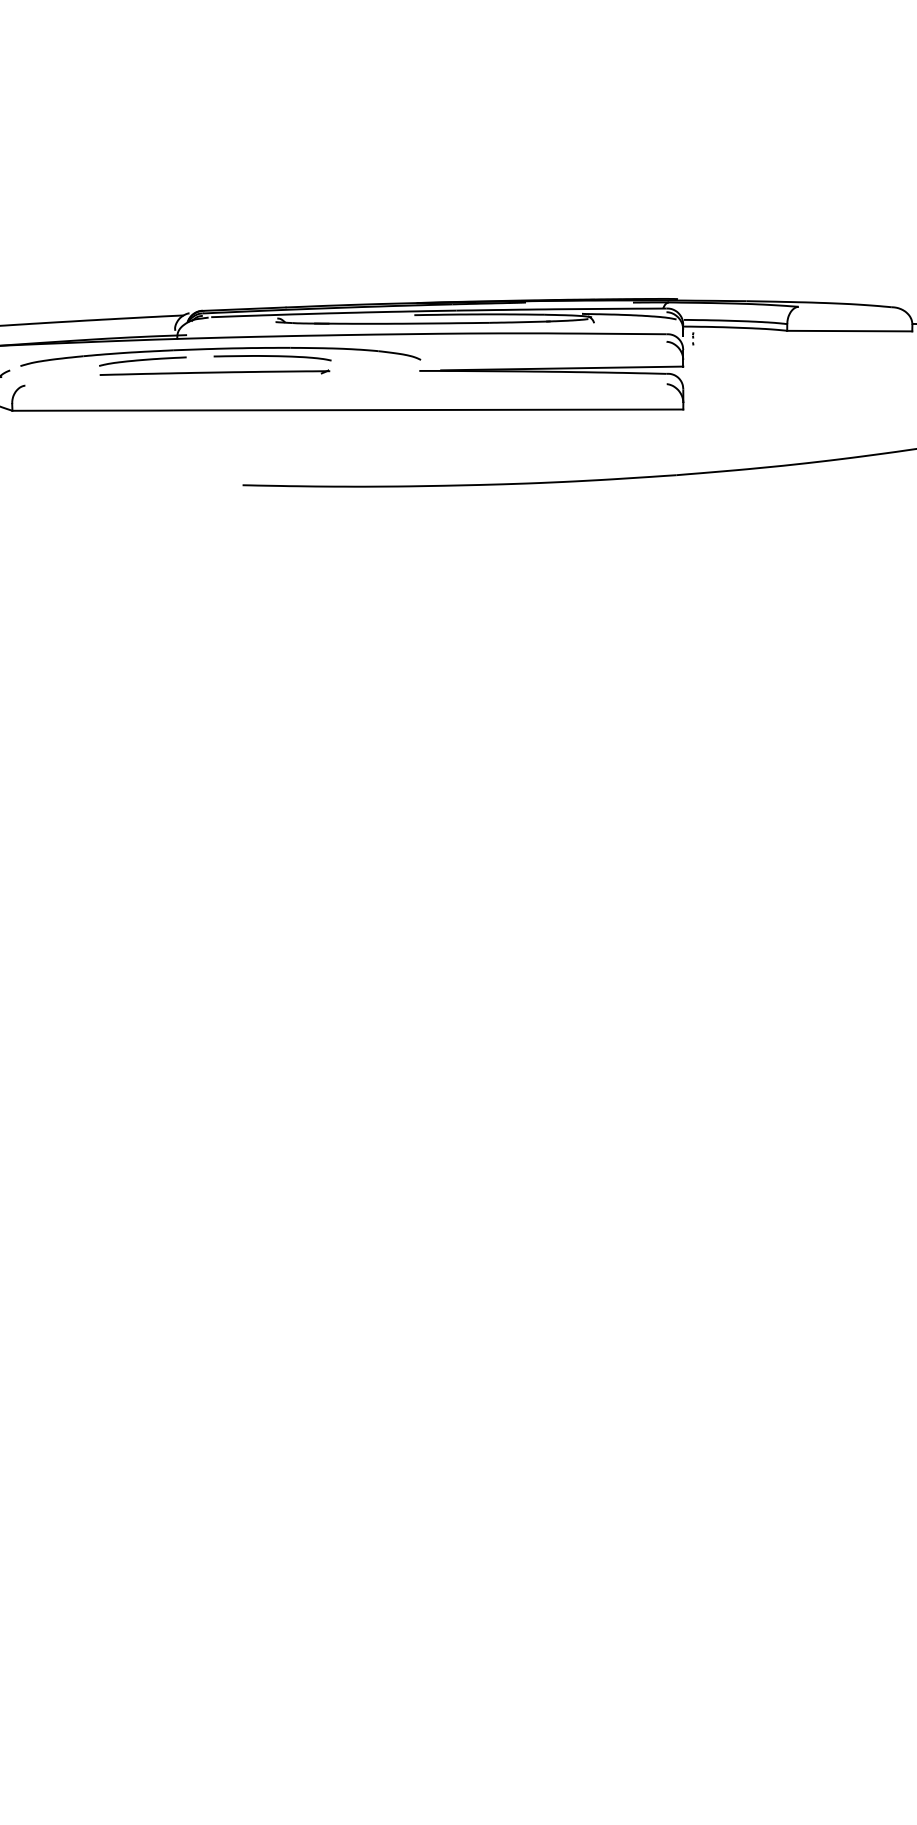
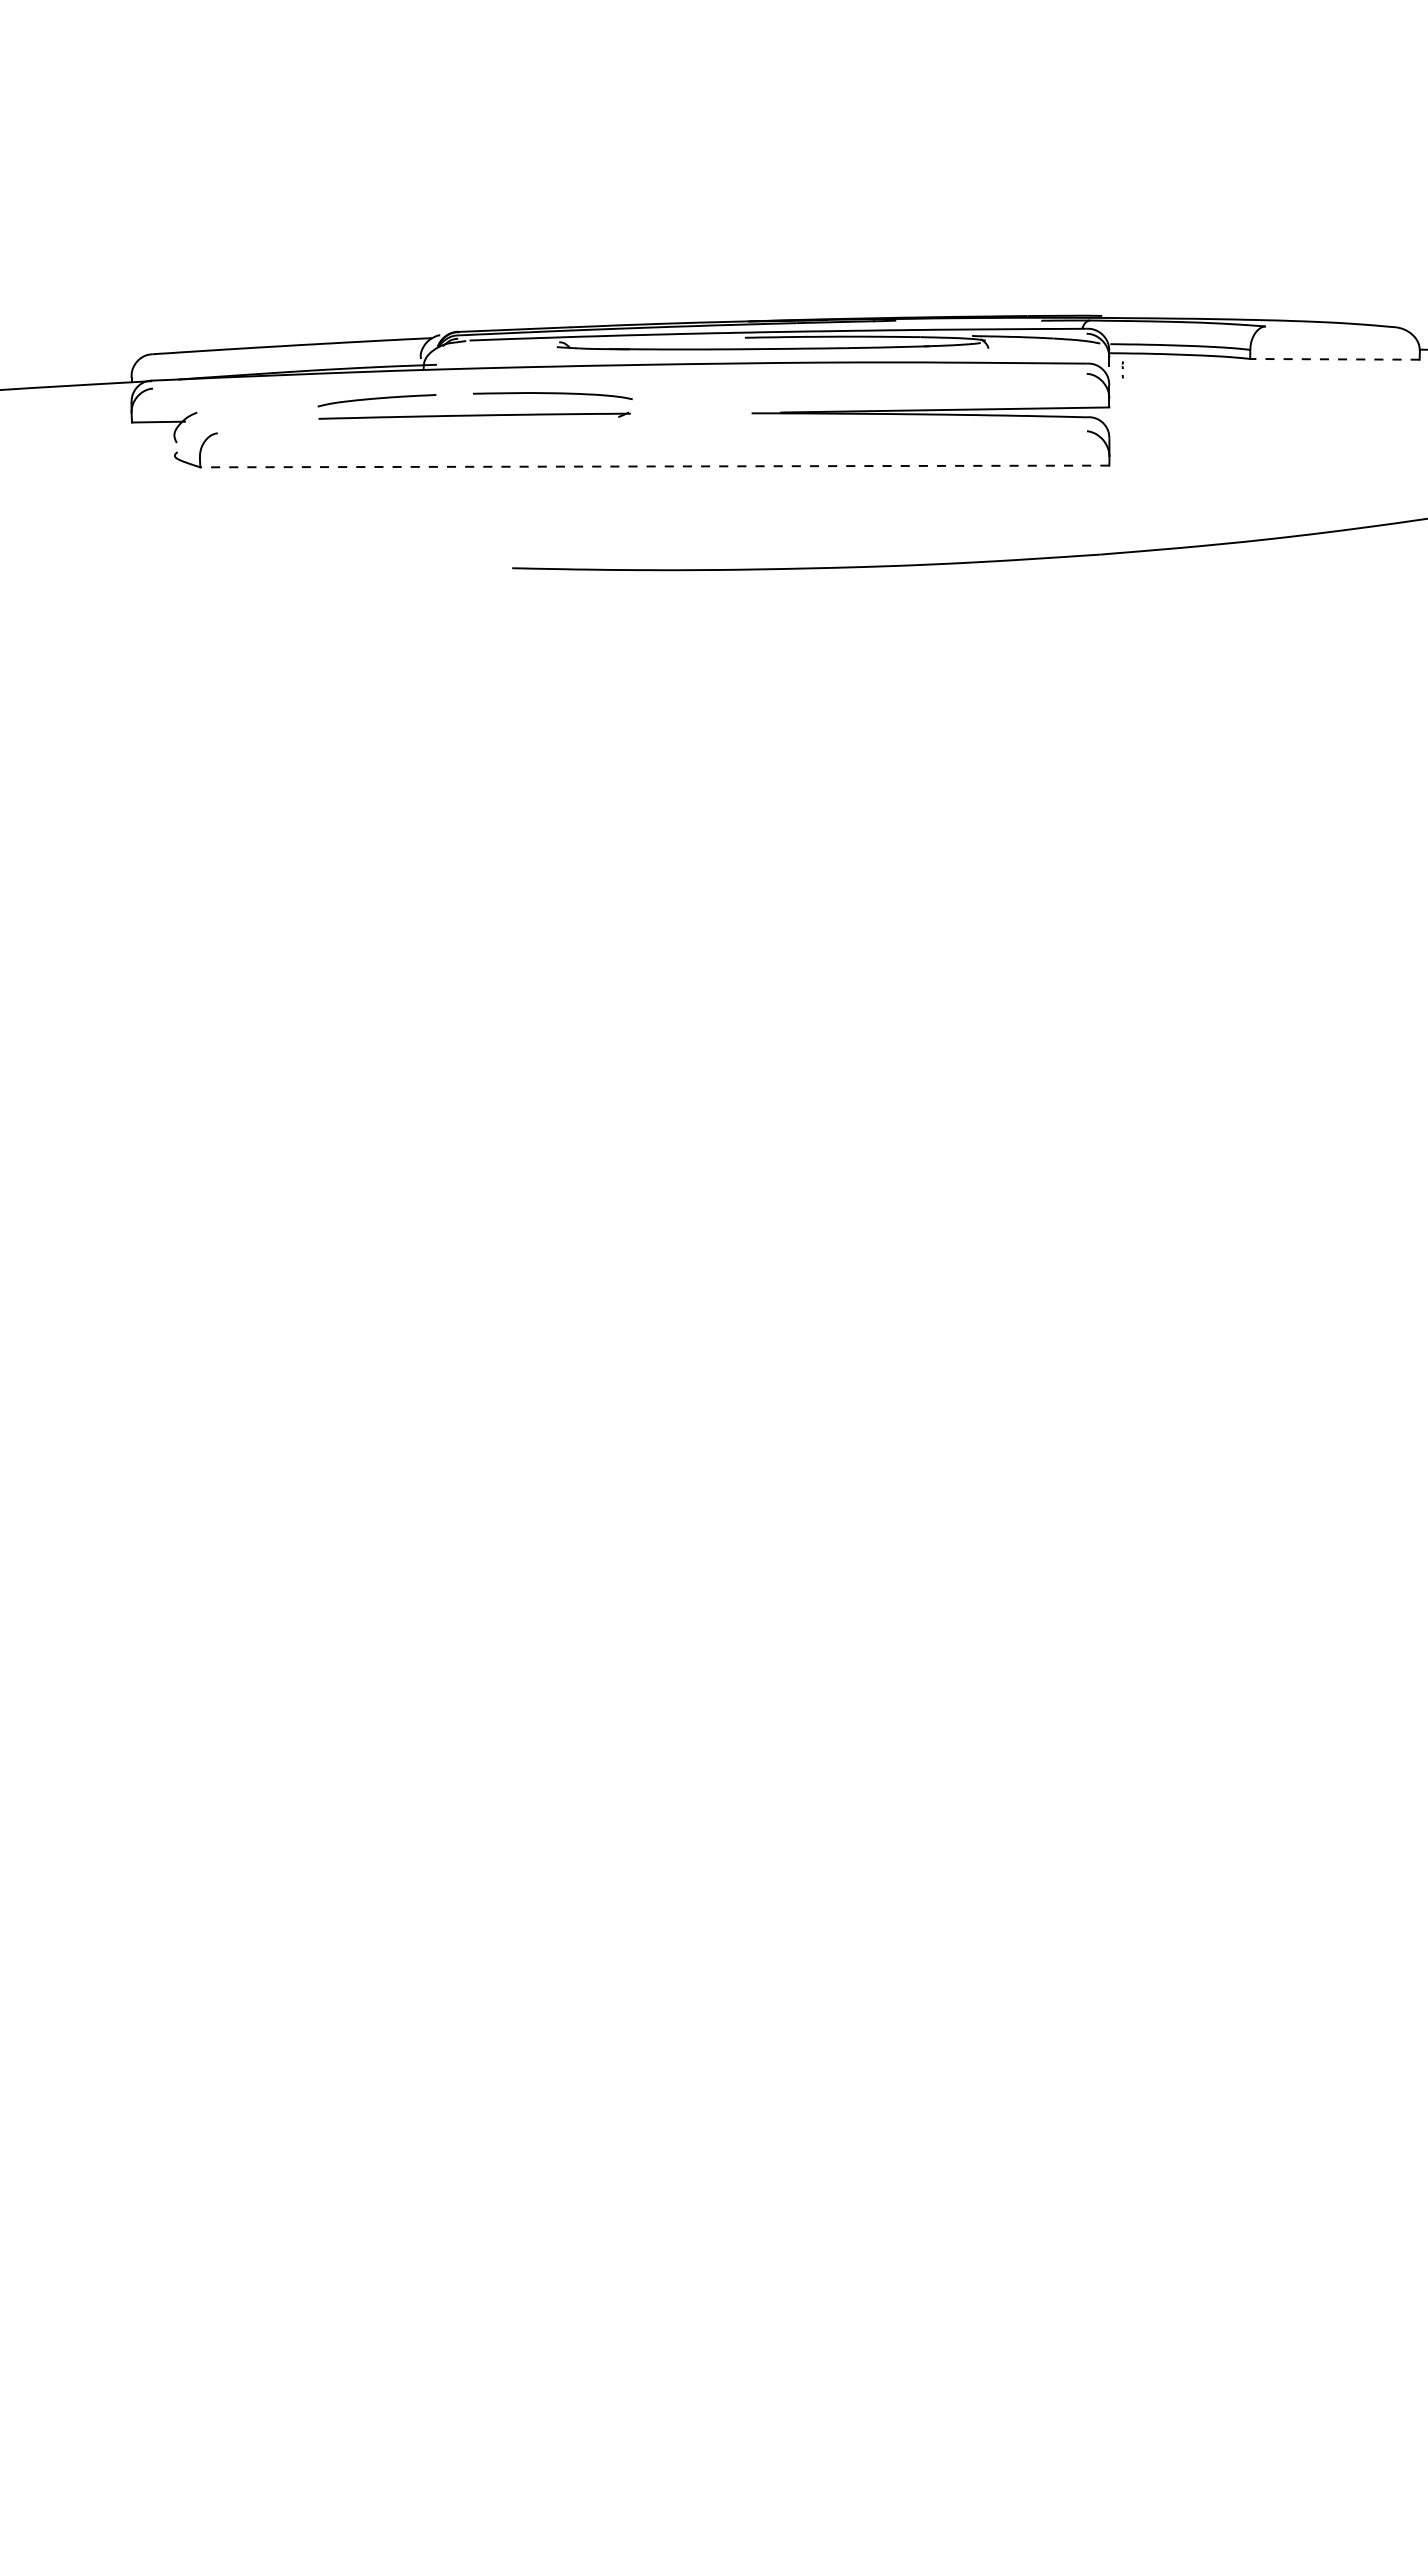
line: (849, 331) -> (1334, 359), solid -> dashed
part: (220, 349) -> (482, 384), removed
line: (347, 410) -> (654, 466), solid -> dashed

